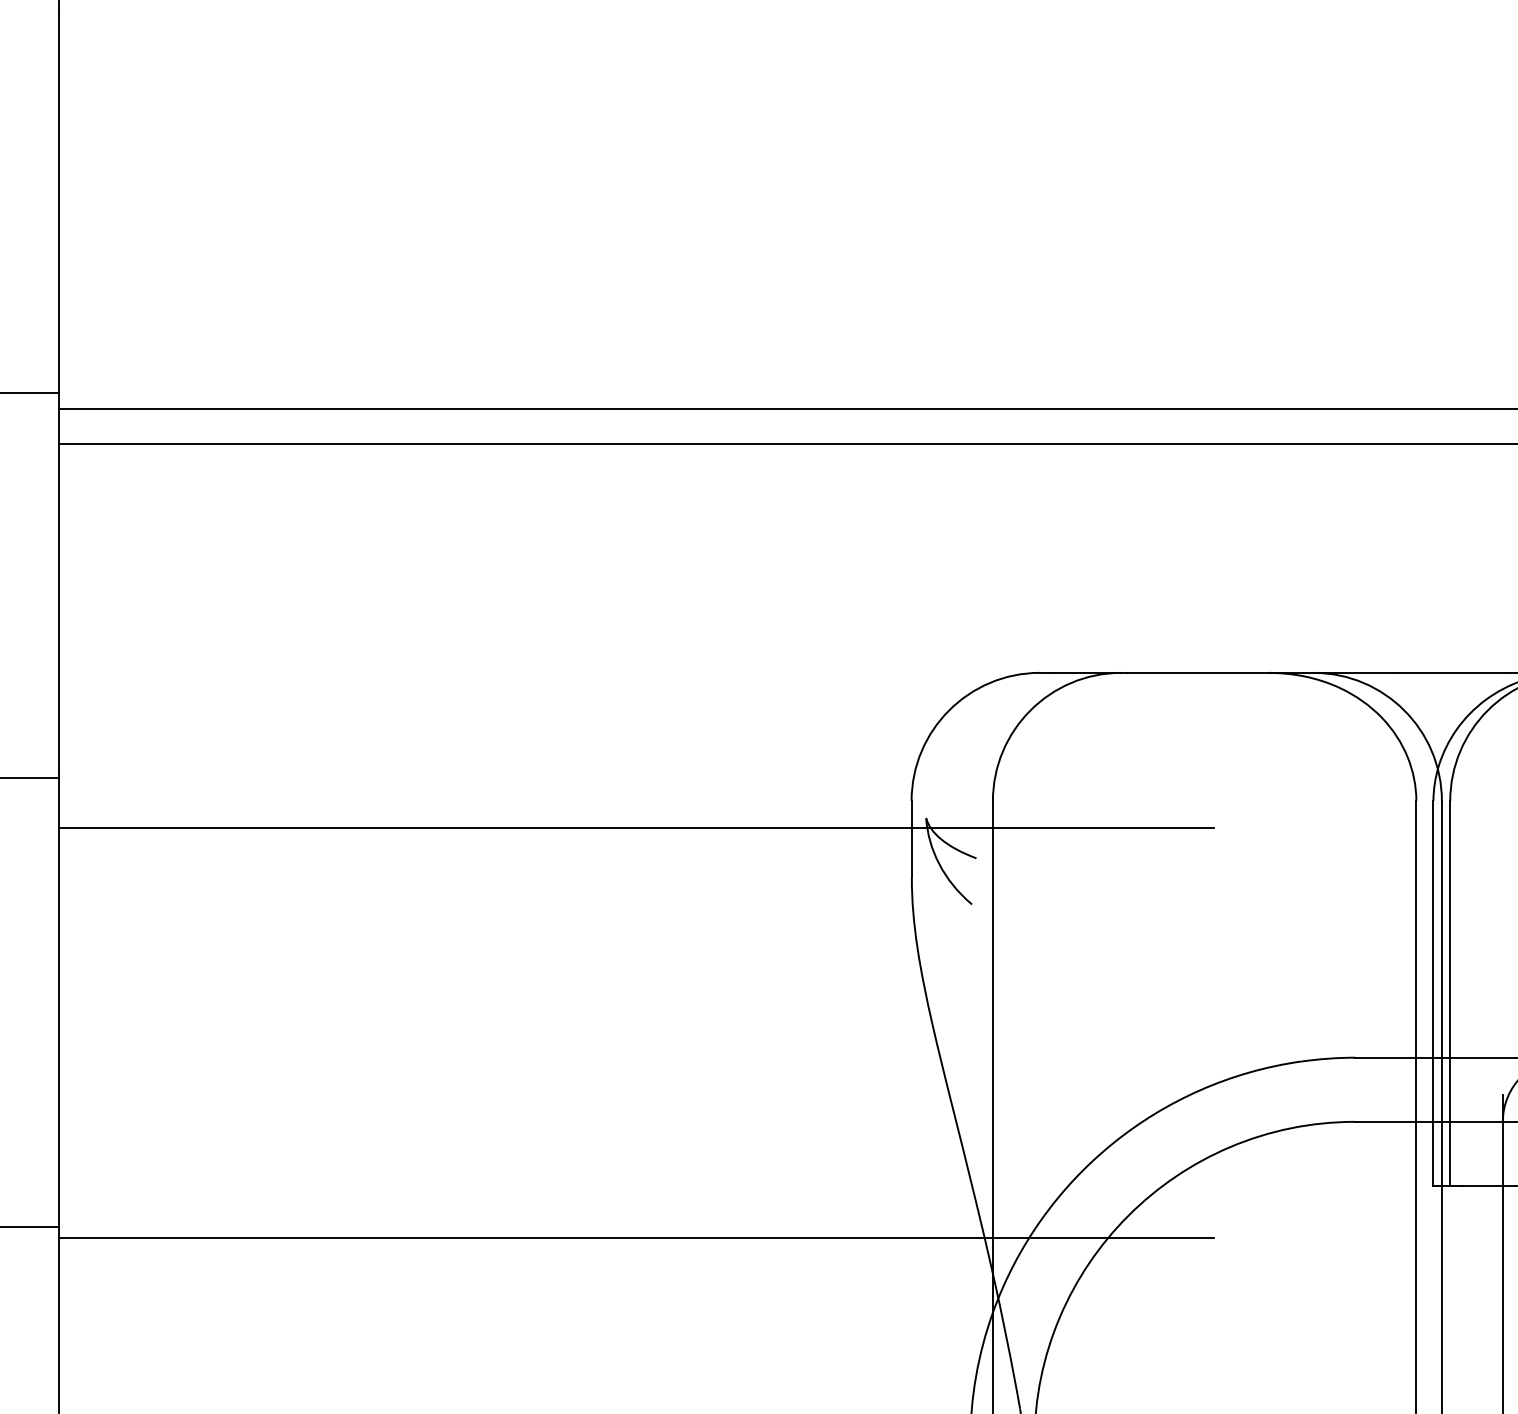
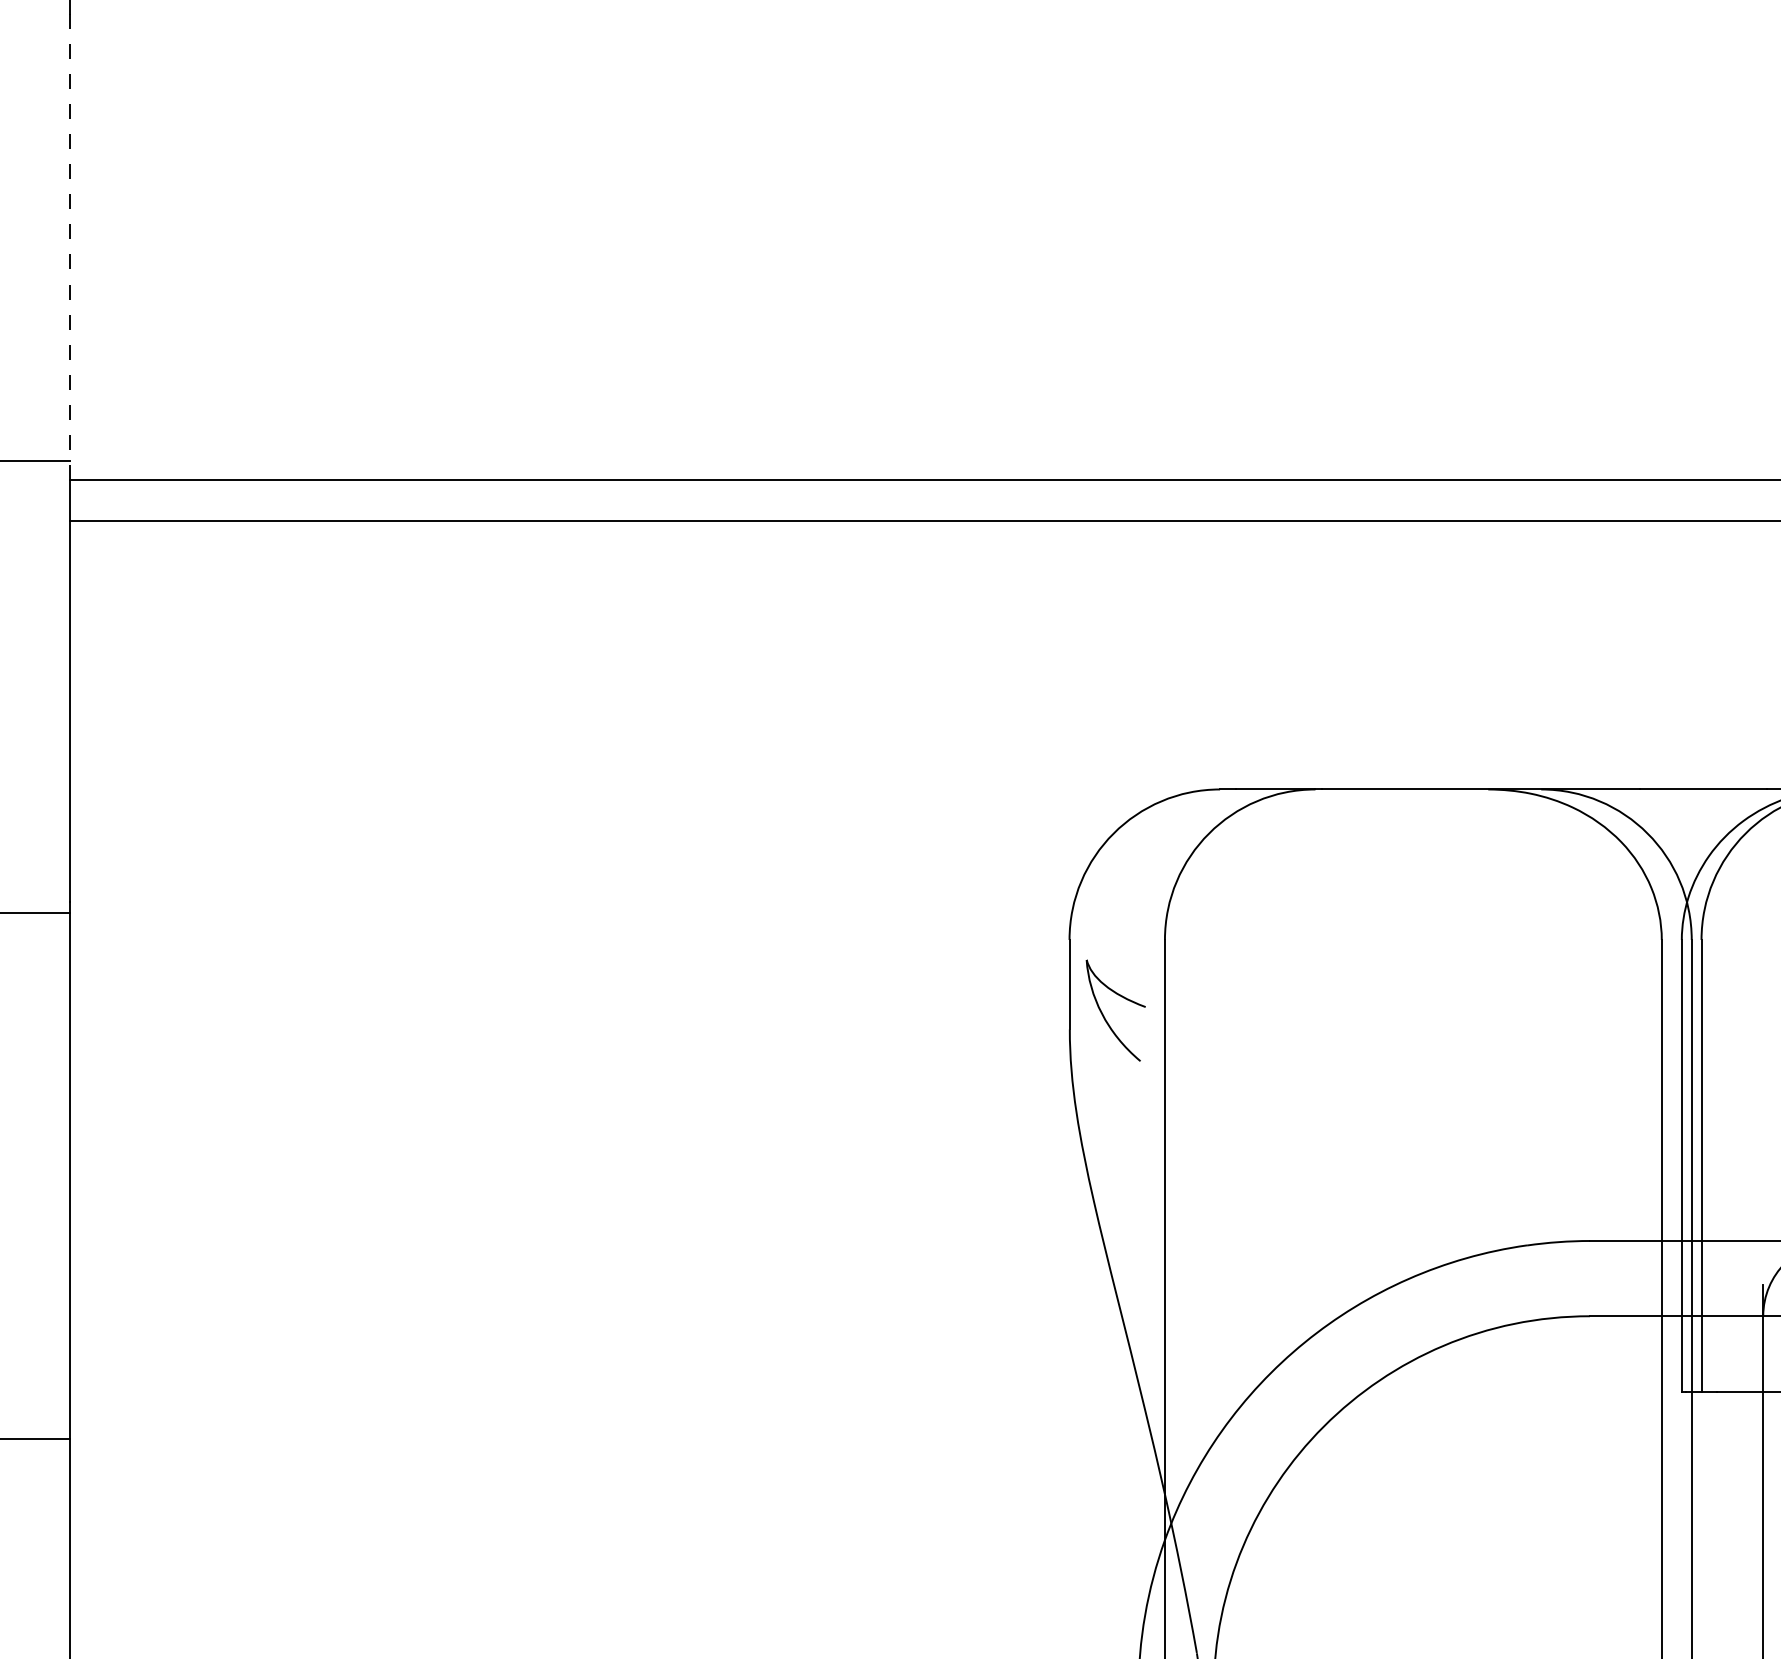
line: (59, 210) -> (69, 247), solid -> dashed
line: (636, 828) -> (746, 971), removed
line: (636, 1237) -> (746, 1452), removed

